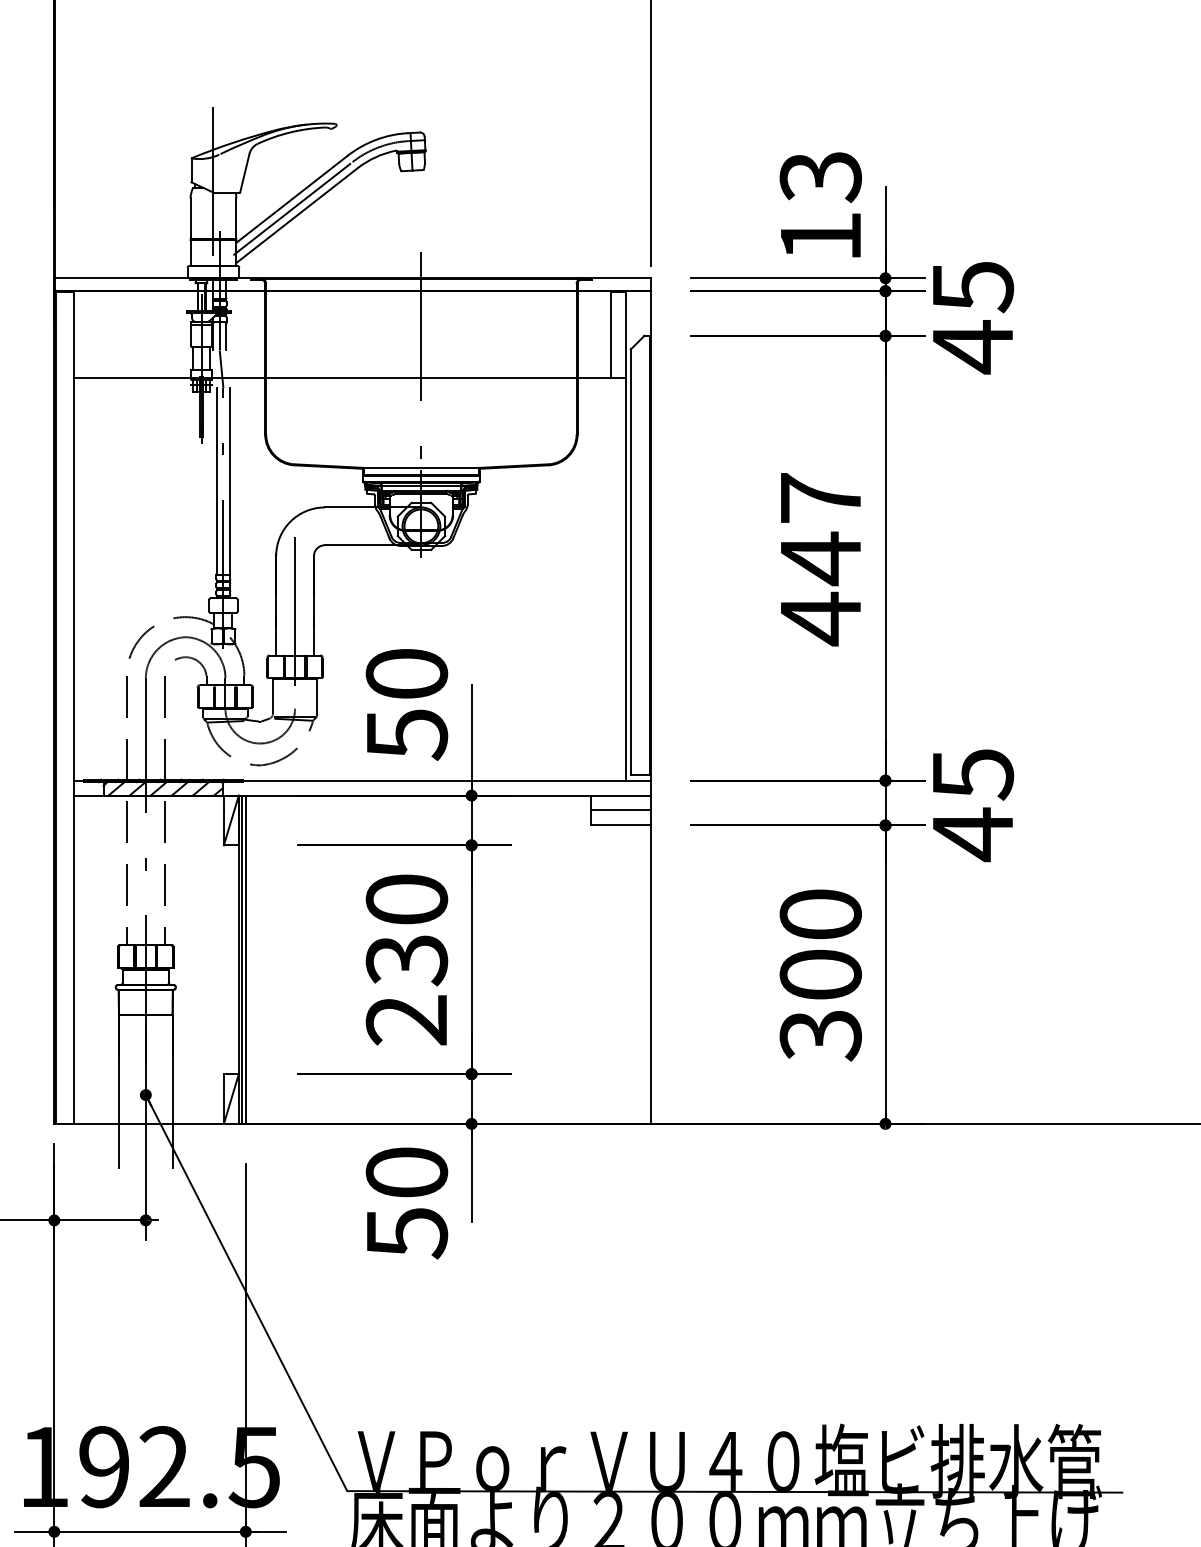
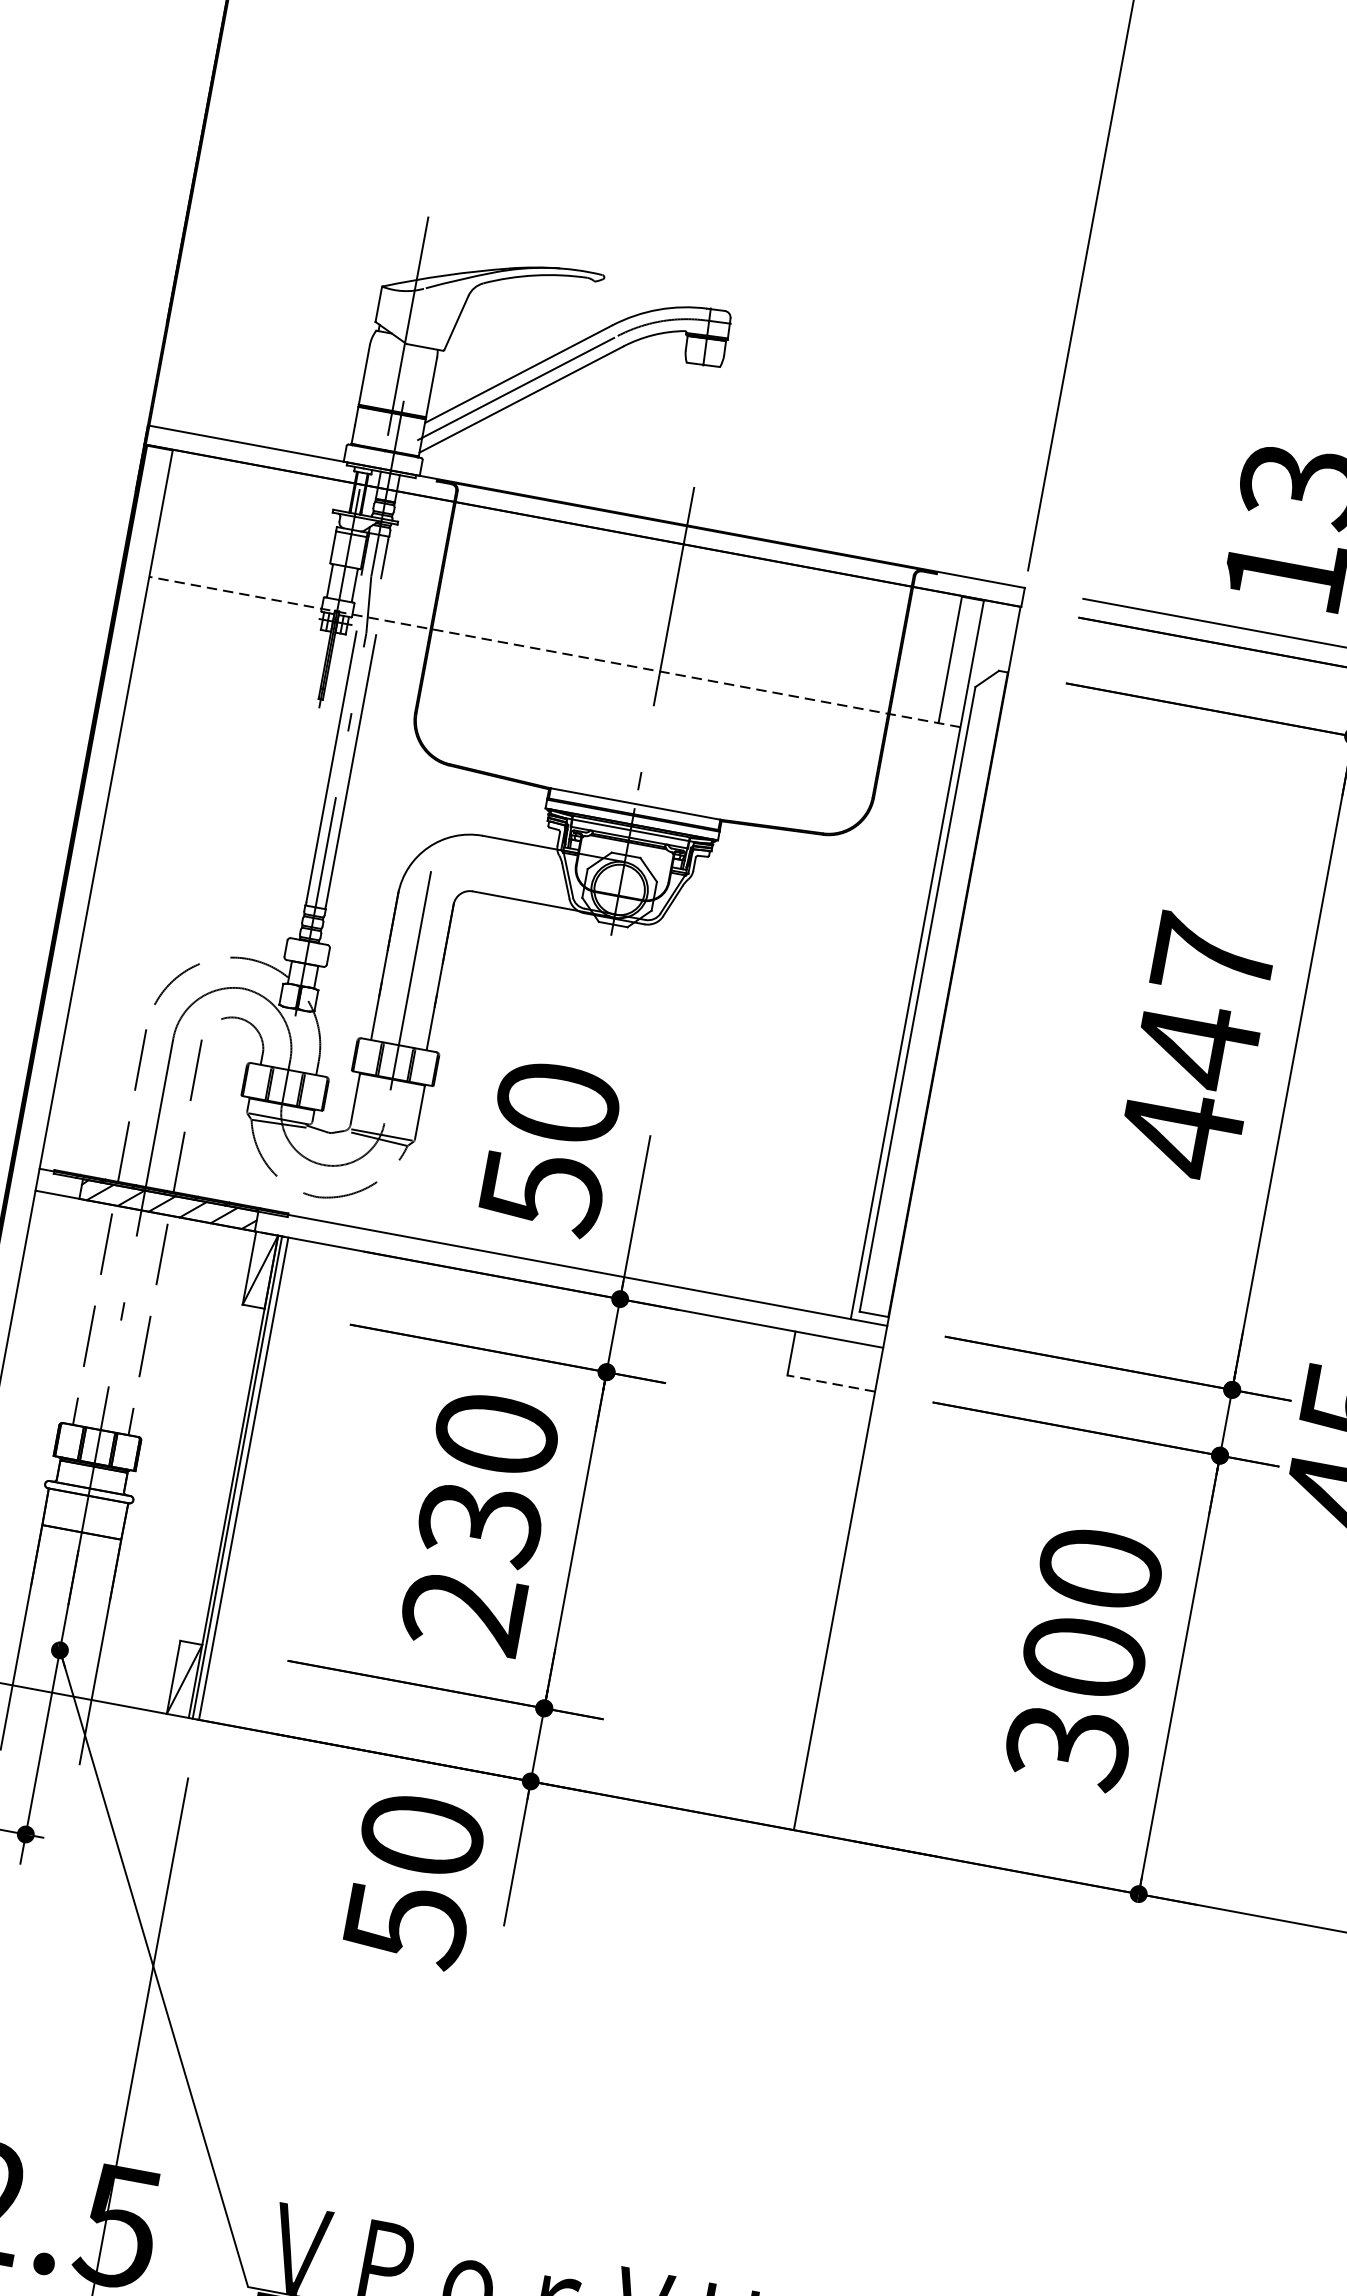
line: (349, 377) -> (554, 651), solid -> dashed
line: (620, 810) -> (834, 1361), removed
line: (620, 825) -> (830, 1383), solid -> dashed

